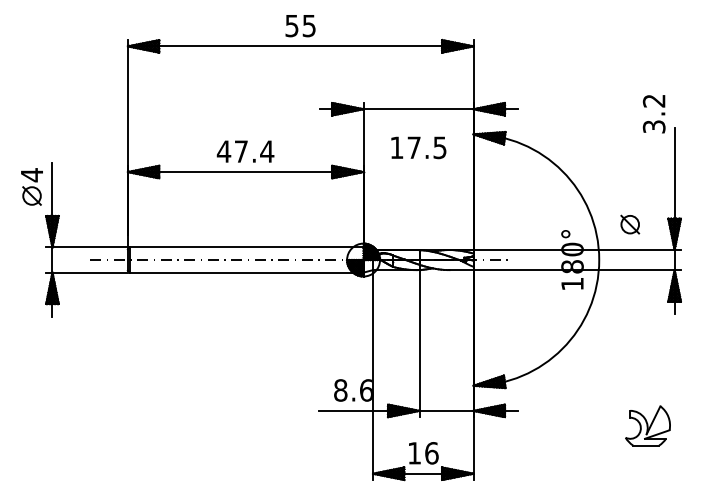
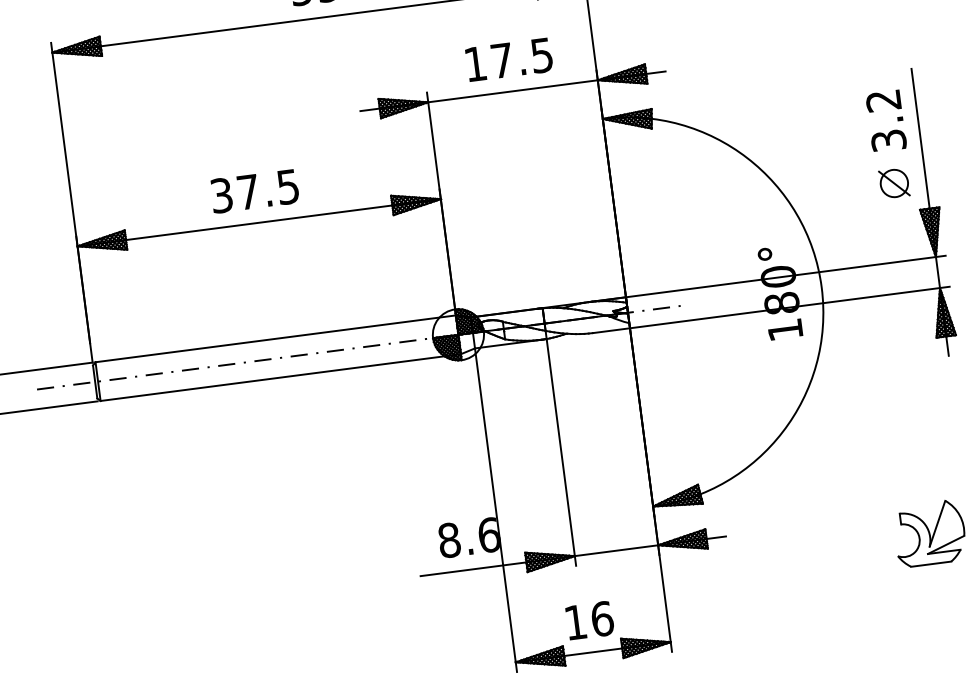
text: (653, 114) -> (885, 121), moved
text: (418, 147) -> (508, 59), moved
text: (245, 151) -> (254, 191), 47.4 -> 37.5
part: (630, 224) -> (894, 183), moved

